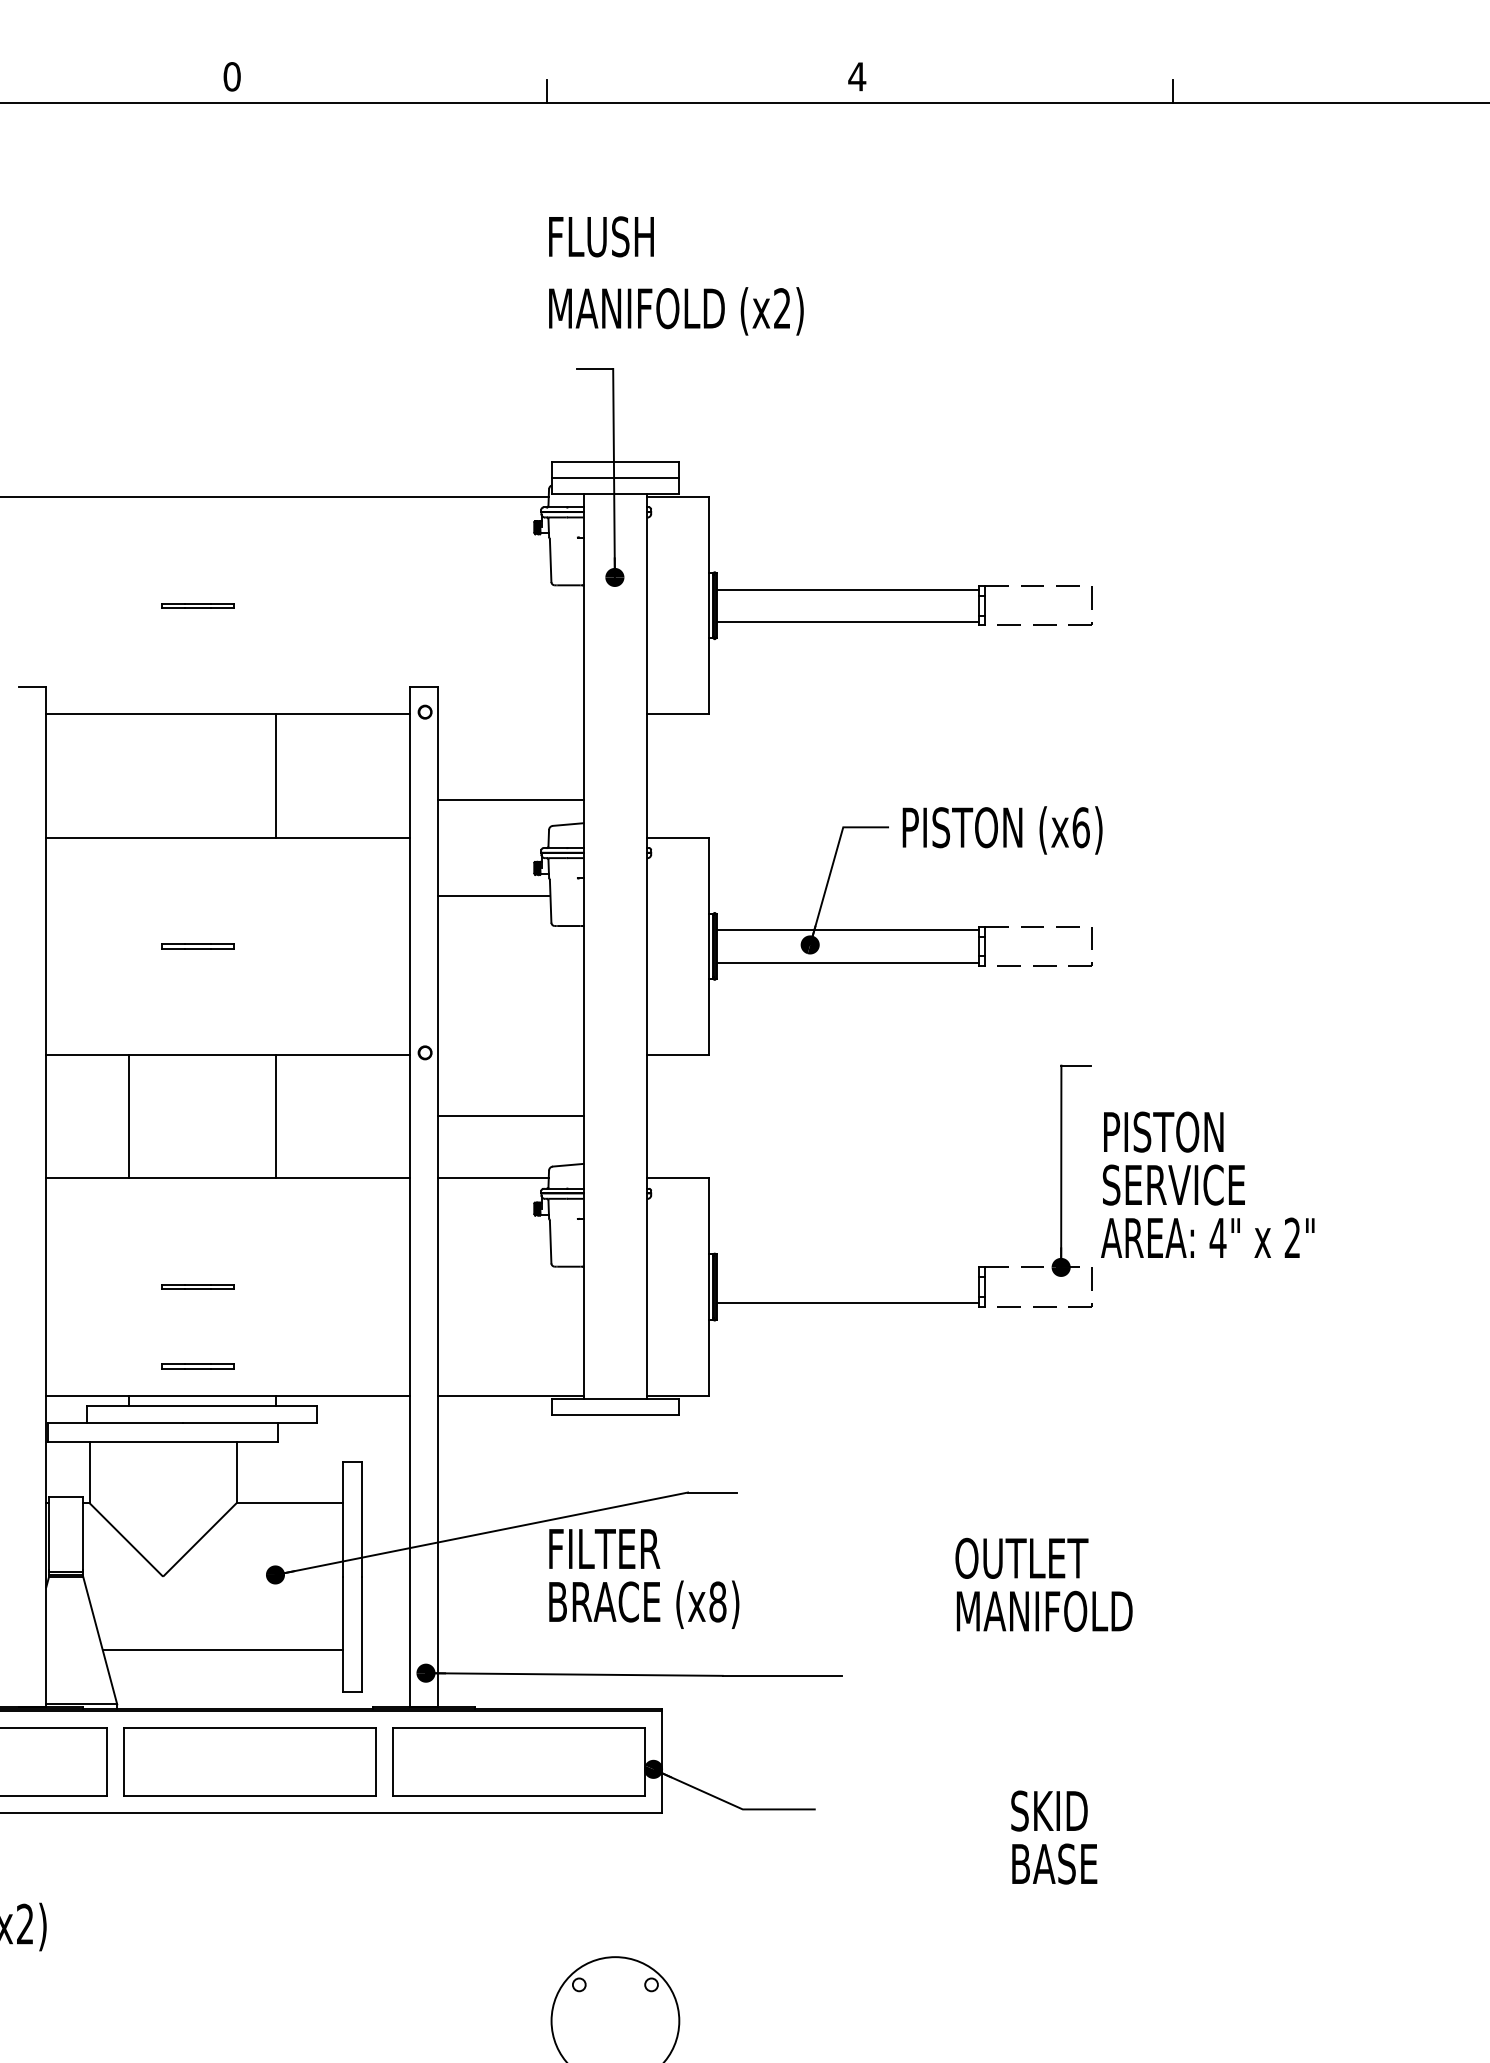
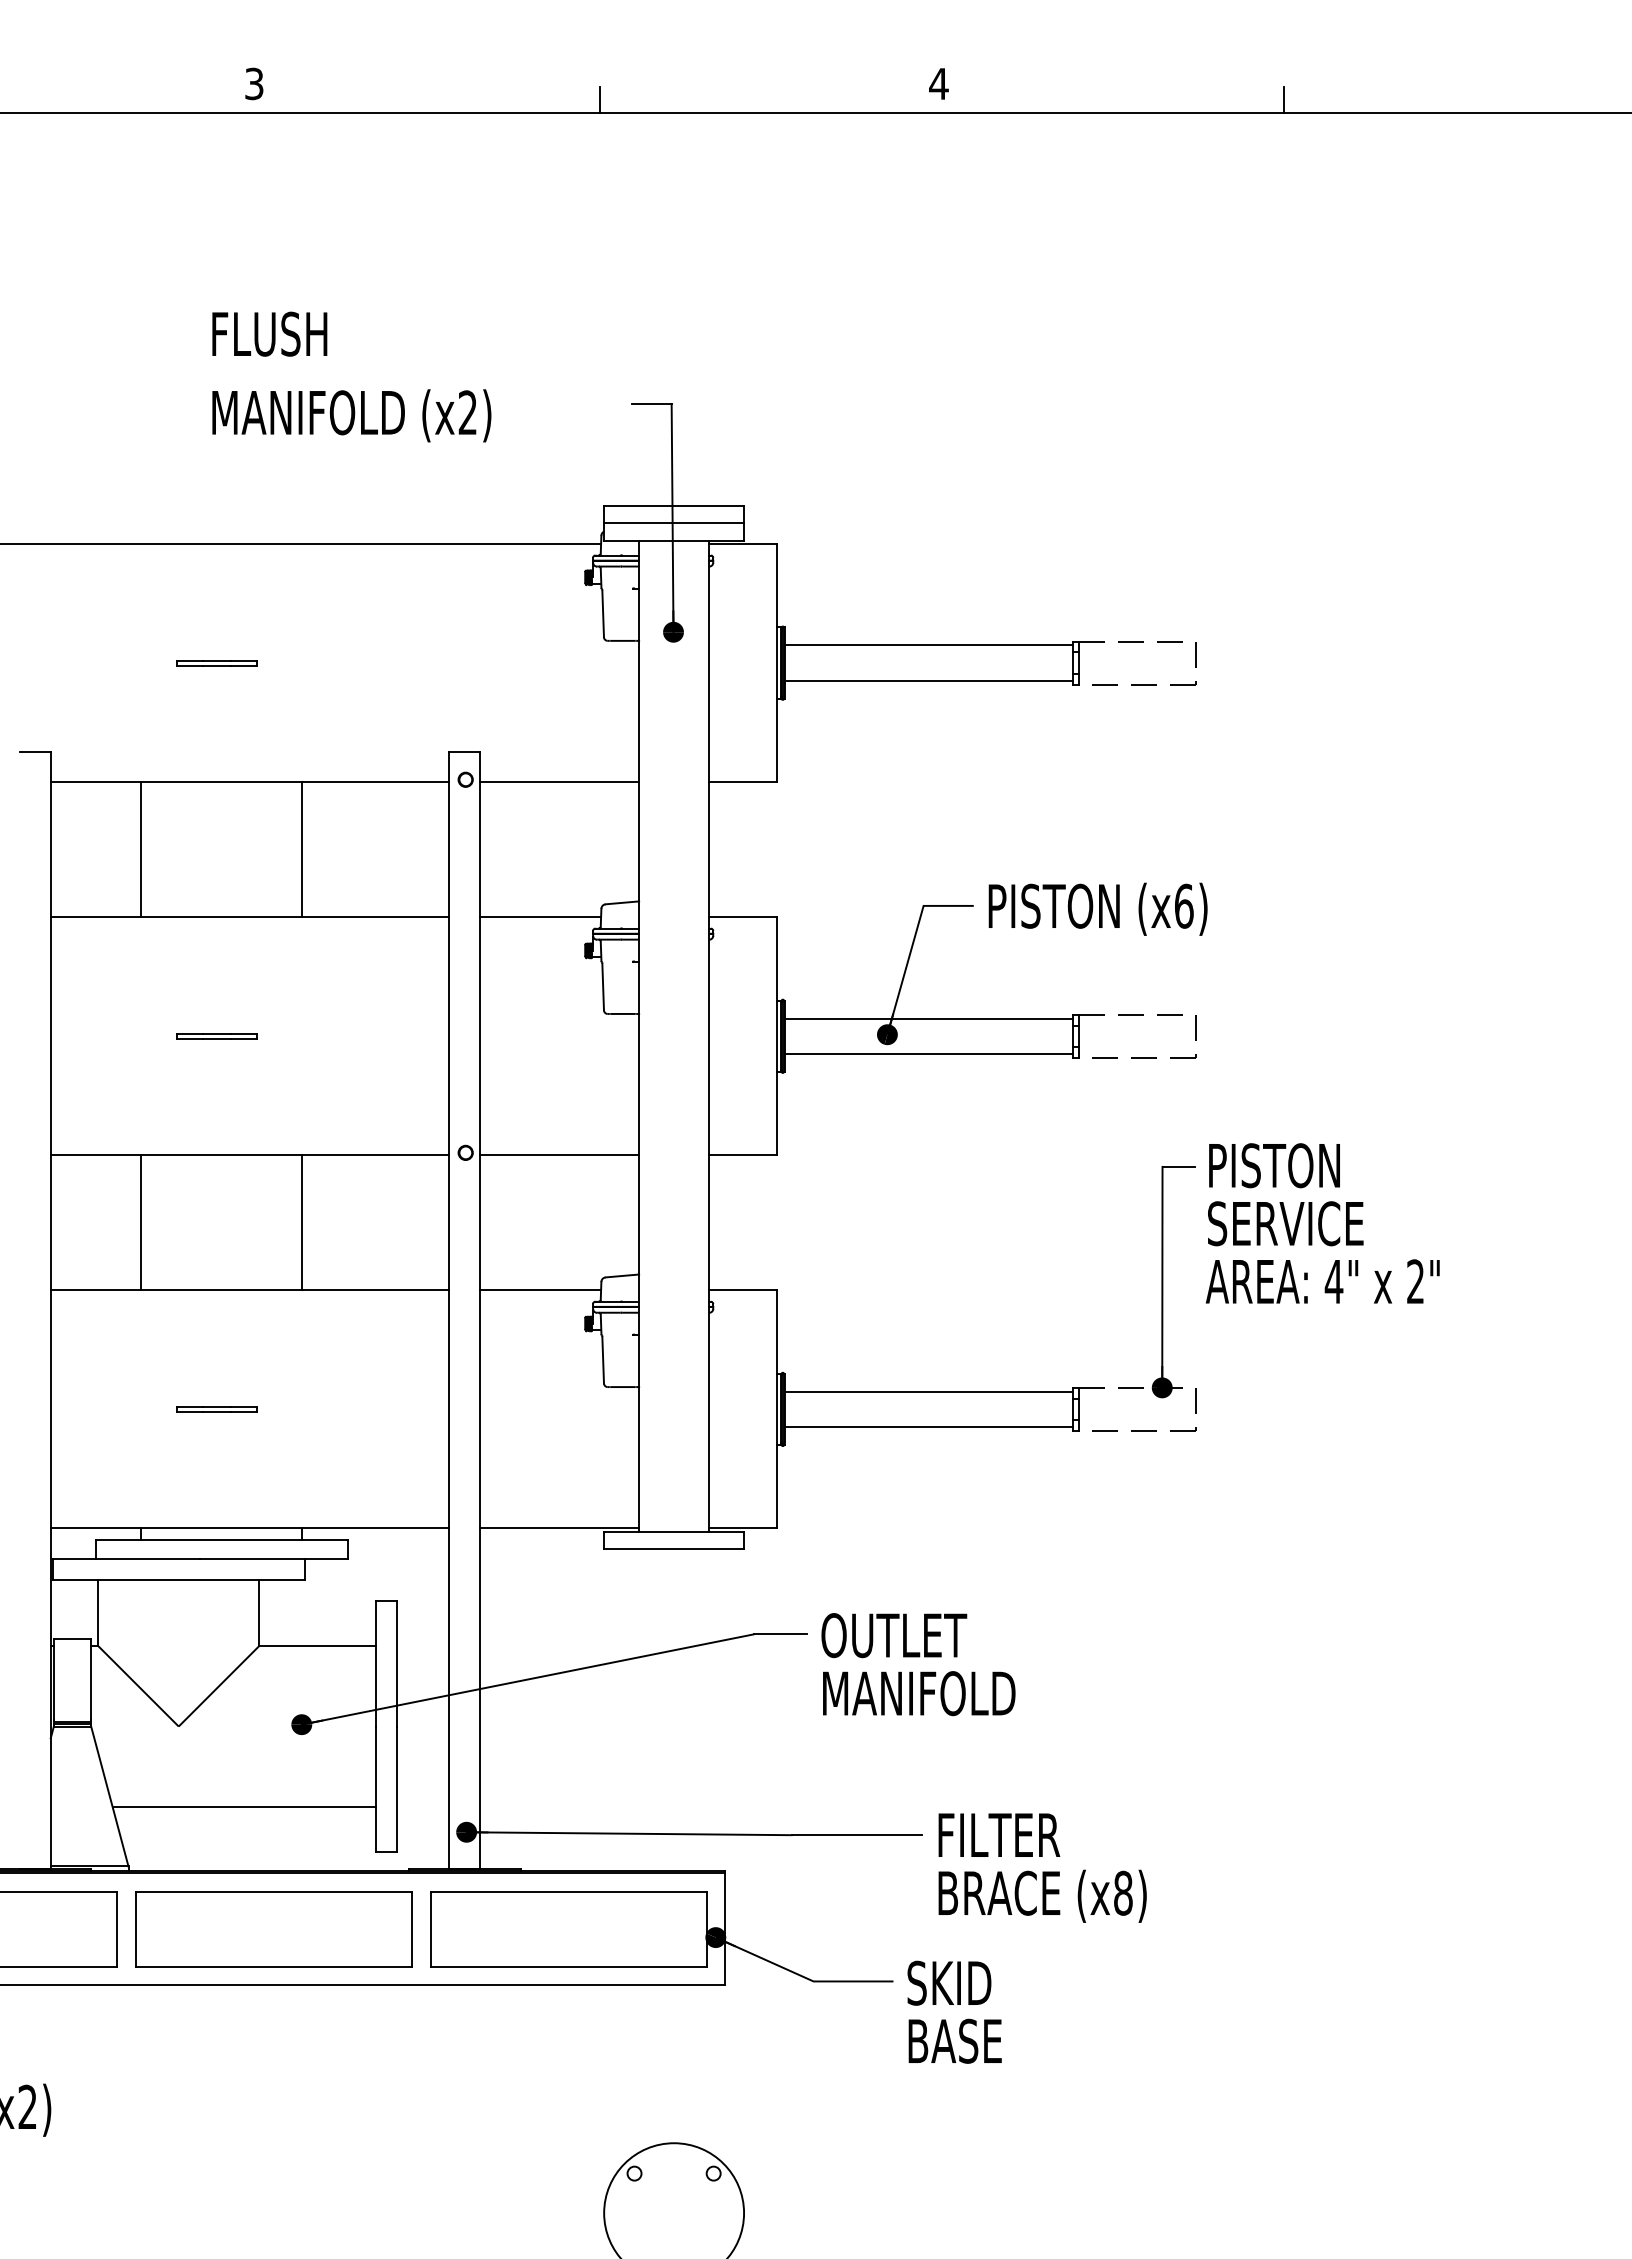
text: (232, 76) -> (254, 83), 0 -> 3
text: (676, 275) -> (351, 376), moved
line: (129, 775) -> (141, 849), added
line: (510, 800) -> (559, 782), moved
line: (493, 896) -> (540, 917), moved
line: (510, 1116) -> (559, 1155), moved
text: (1207, 1184) -> (1322, 1223), moved
line: (847, 1270) -> (928, 1391), added
part: (197, 1366) -> (216, 1496), removed
text: (644, 1578) -> (1042, 1867), moved
text: (1044, 1584) -> (918, 1664), moved
text: (1054, 1836) -> (954, 2011), moved

